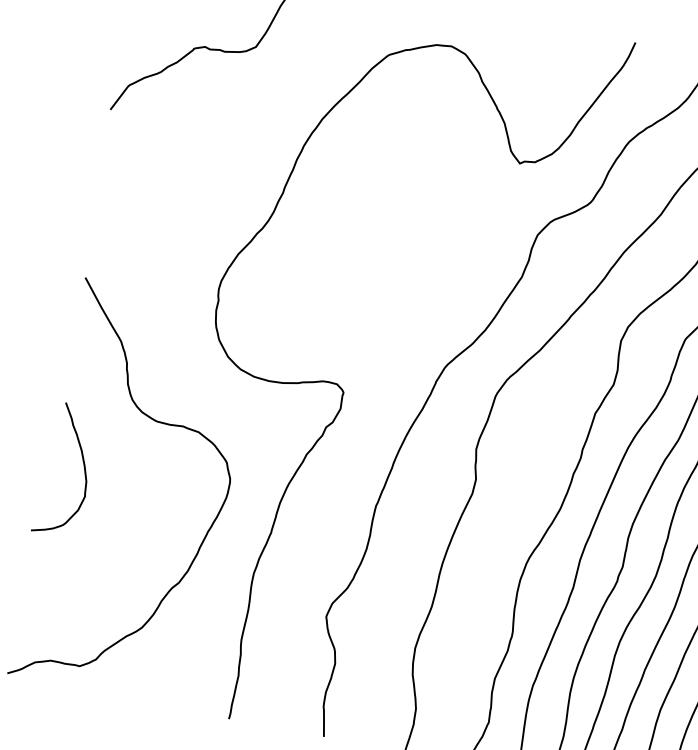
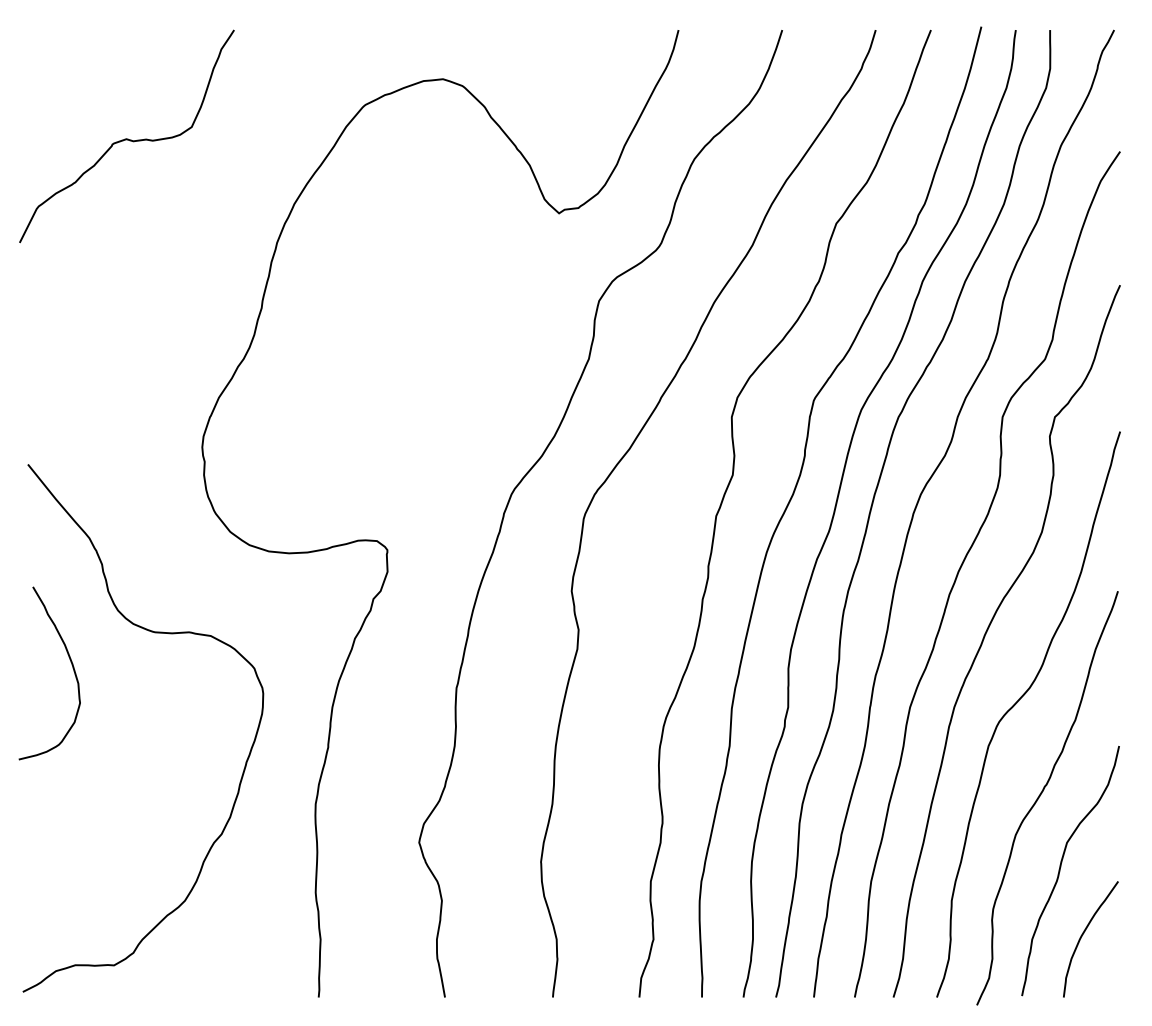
curve: (83, 467) -> (71, 665), moved

